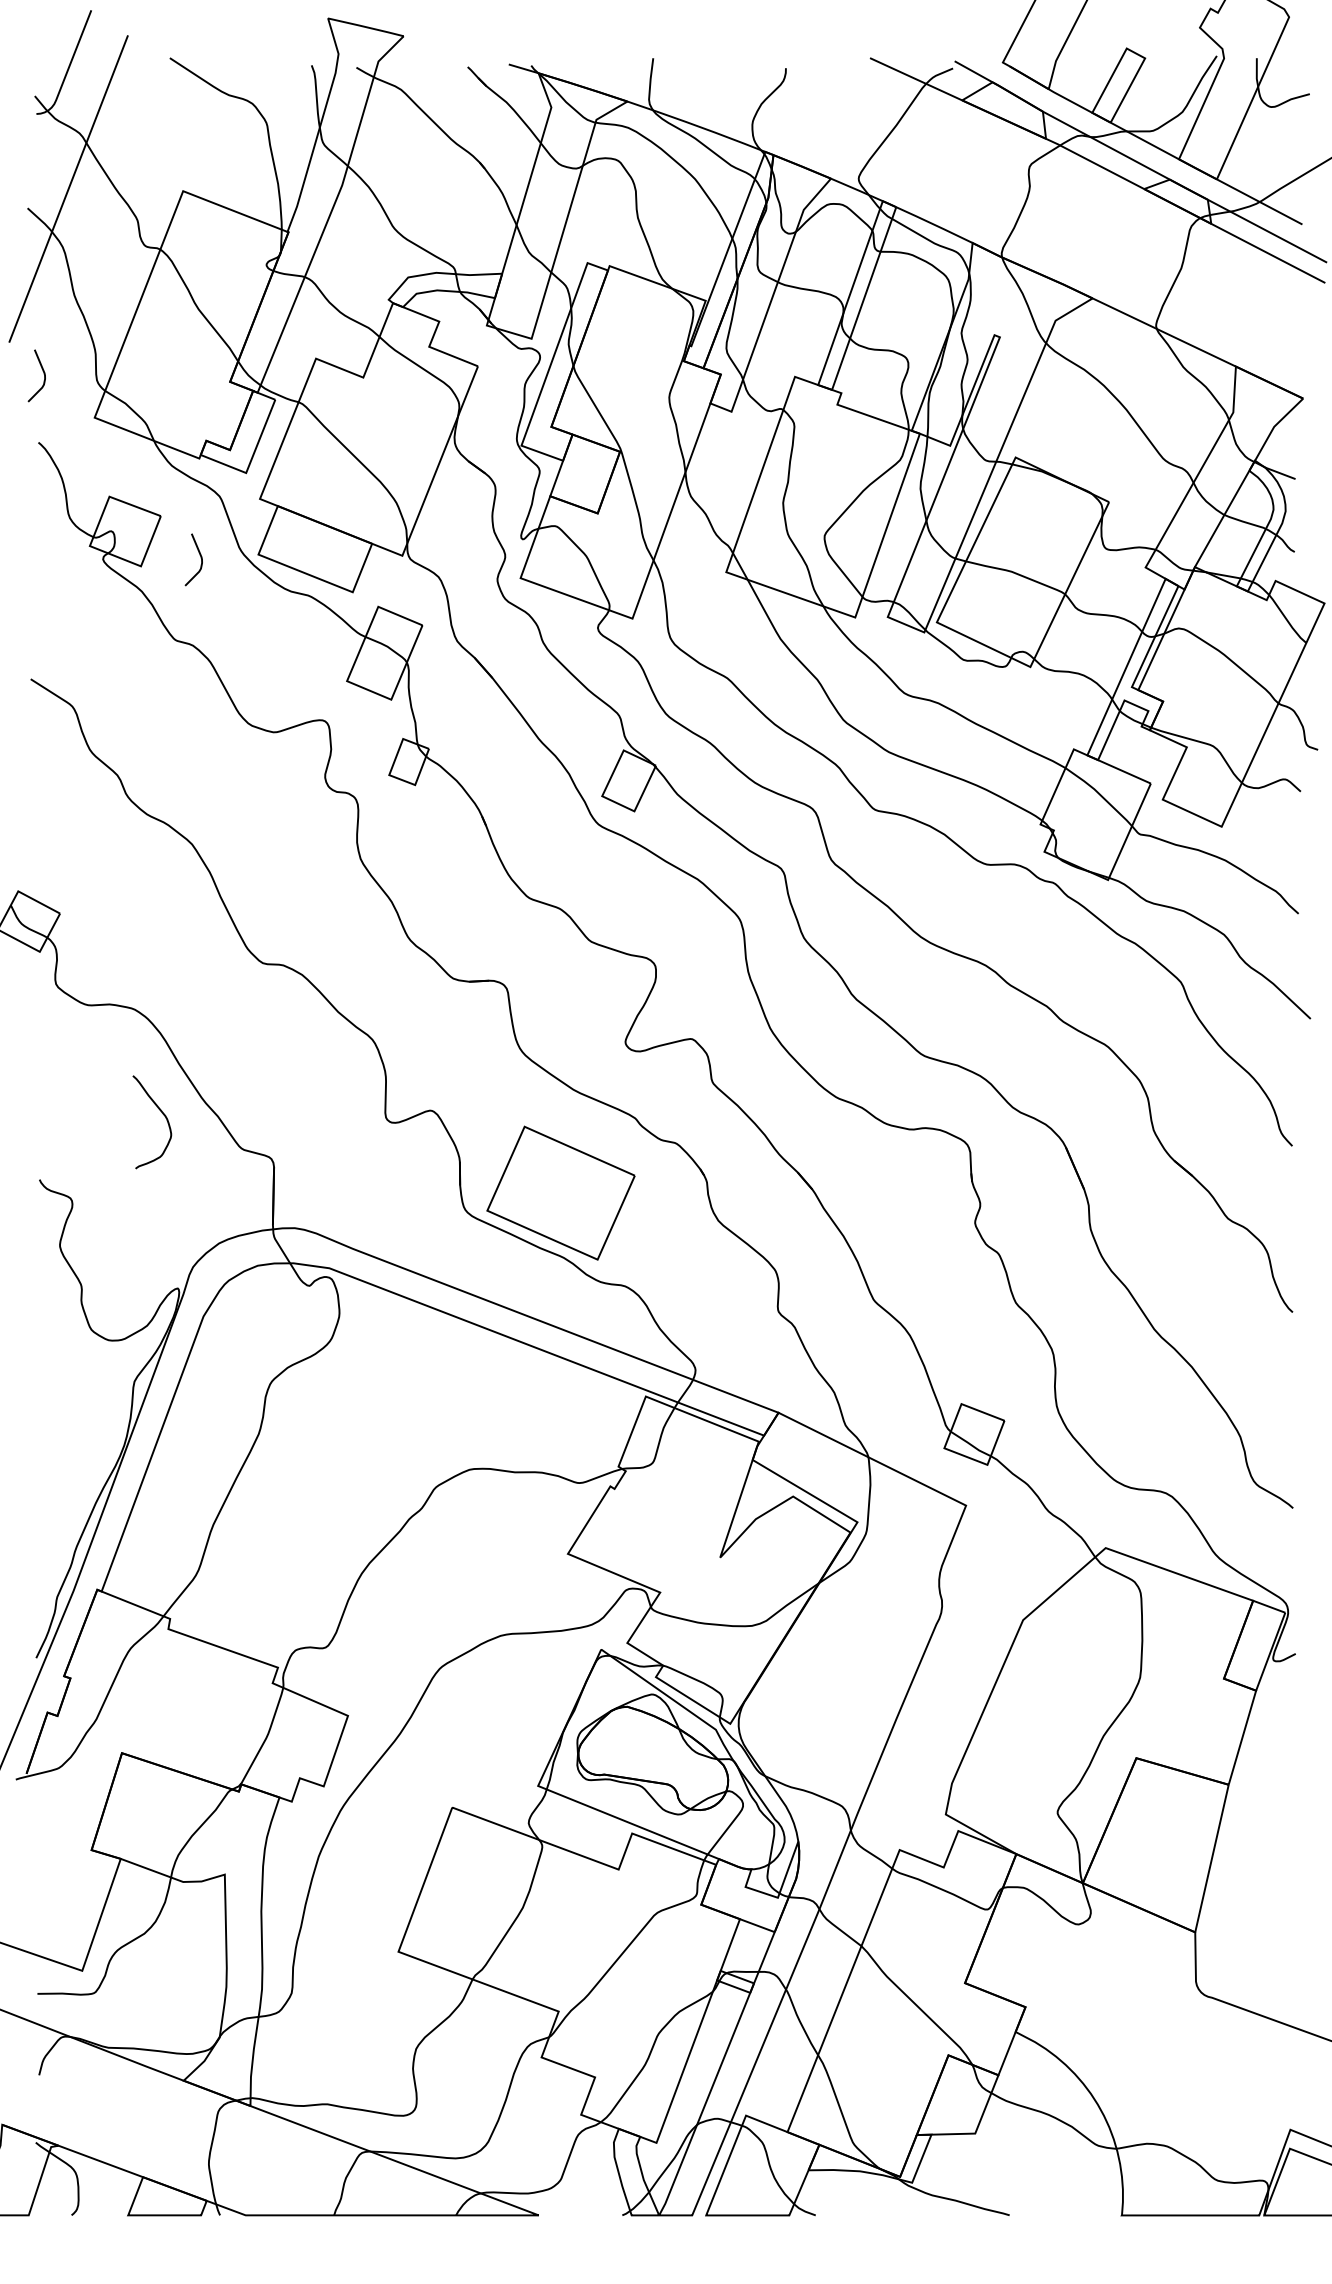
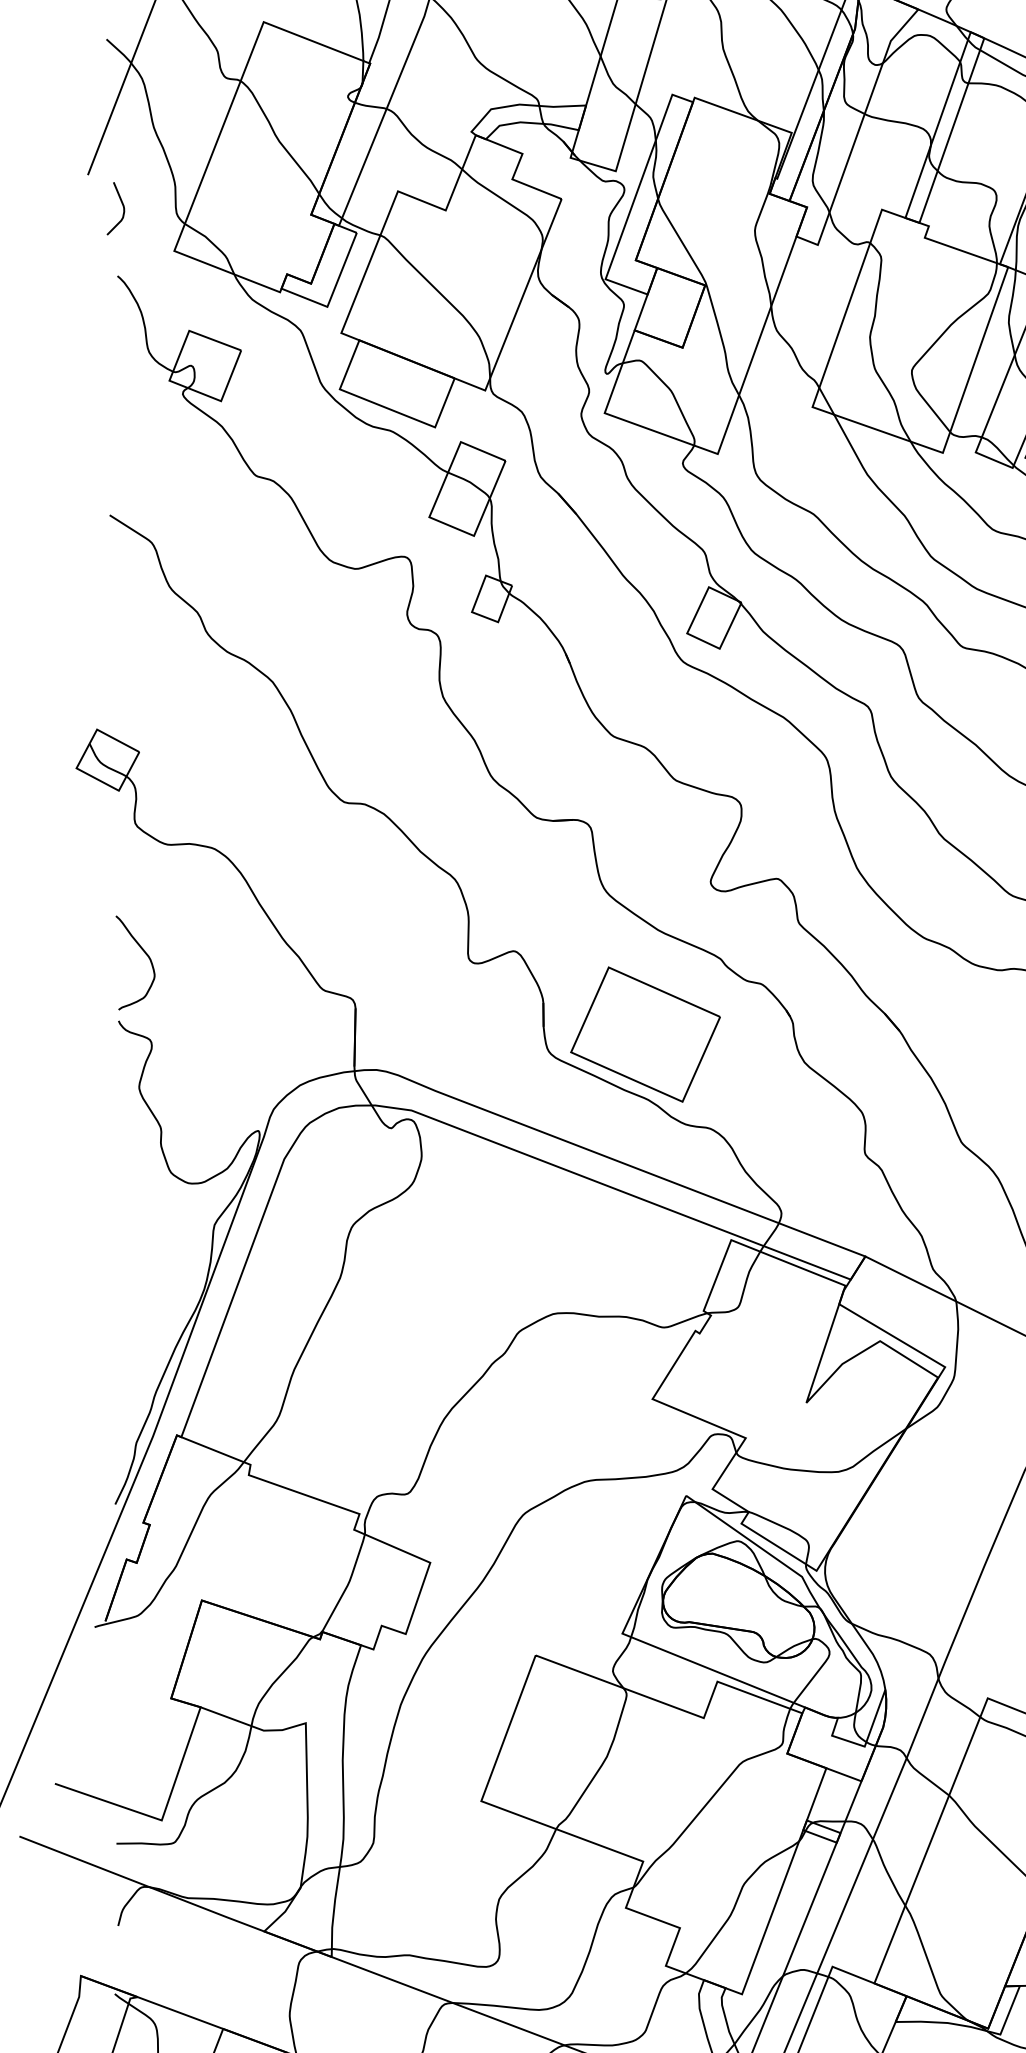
curve: (200, 558) -> (281, 393), removed
curve: (162, 1114) -> (145, 955), moved

